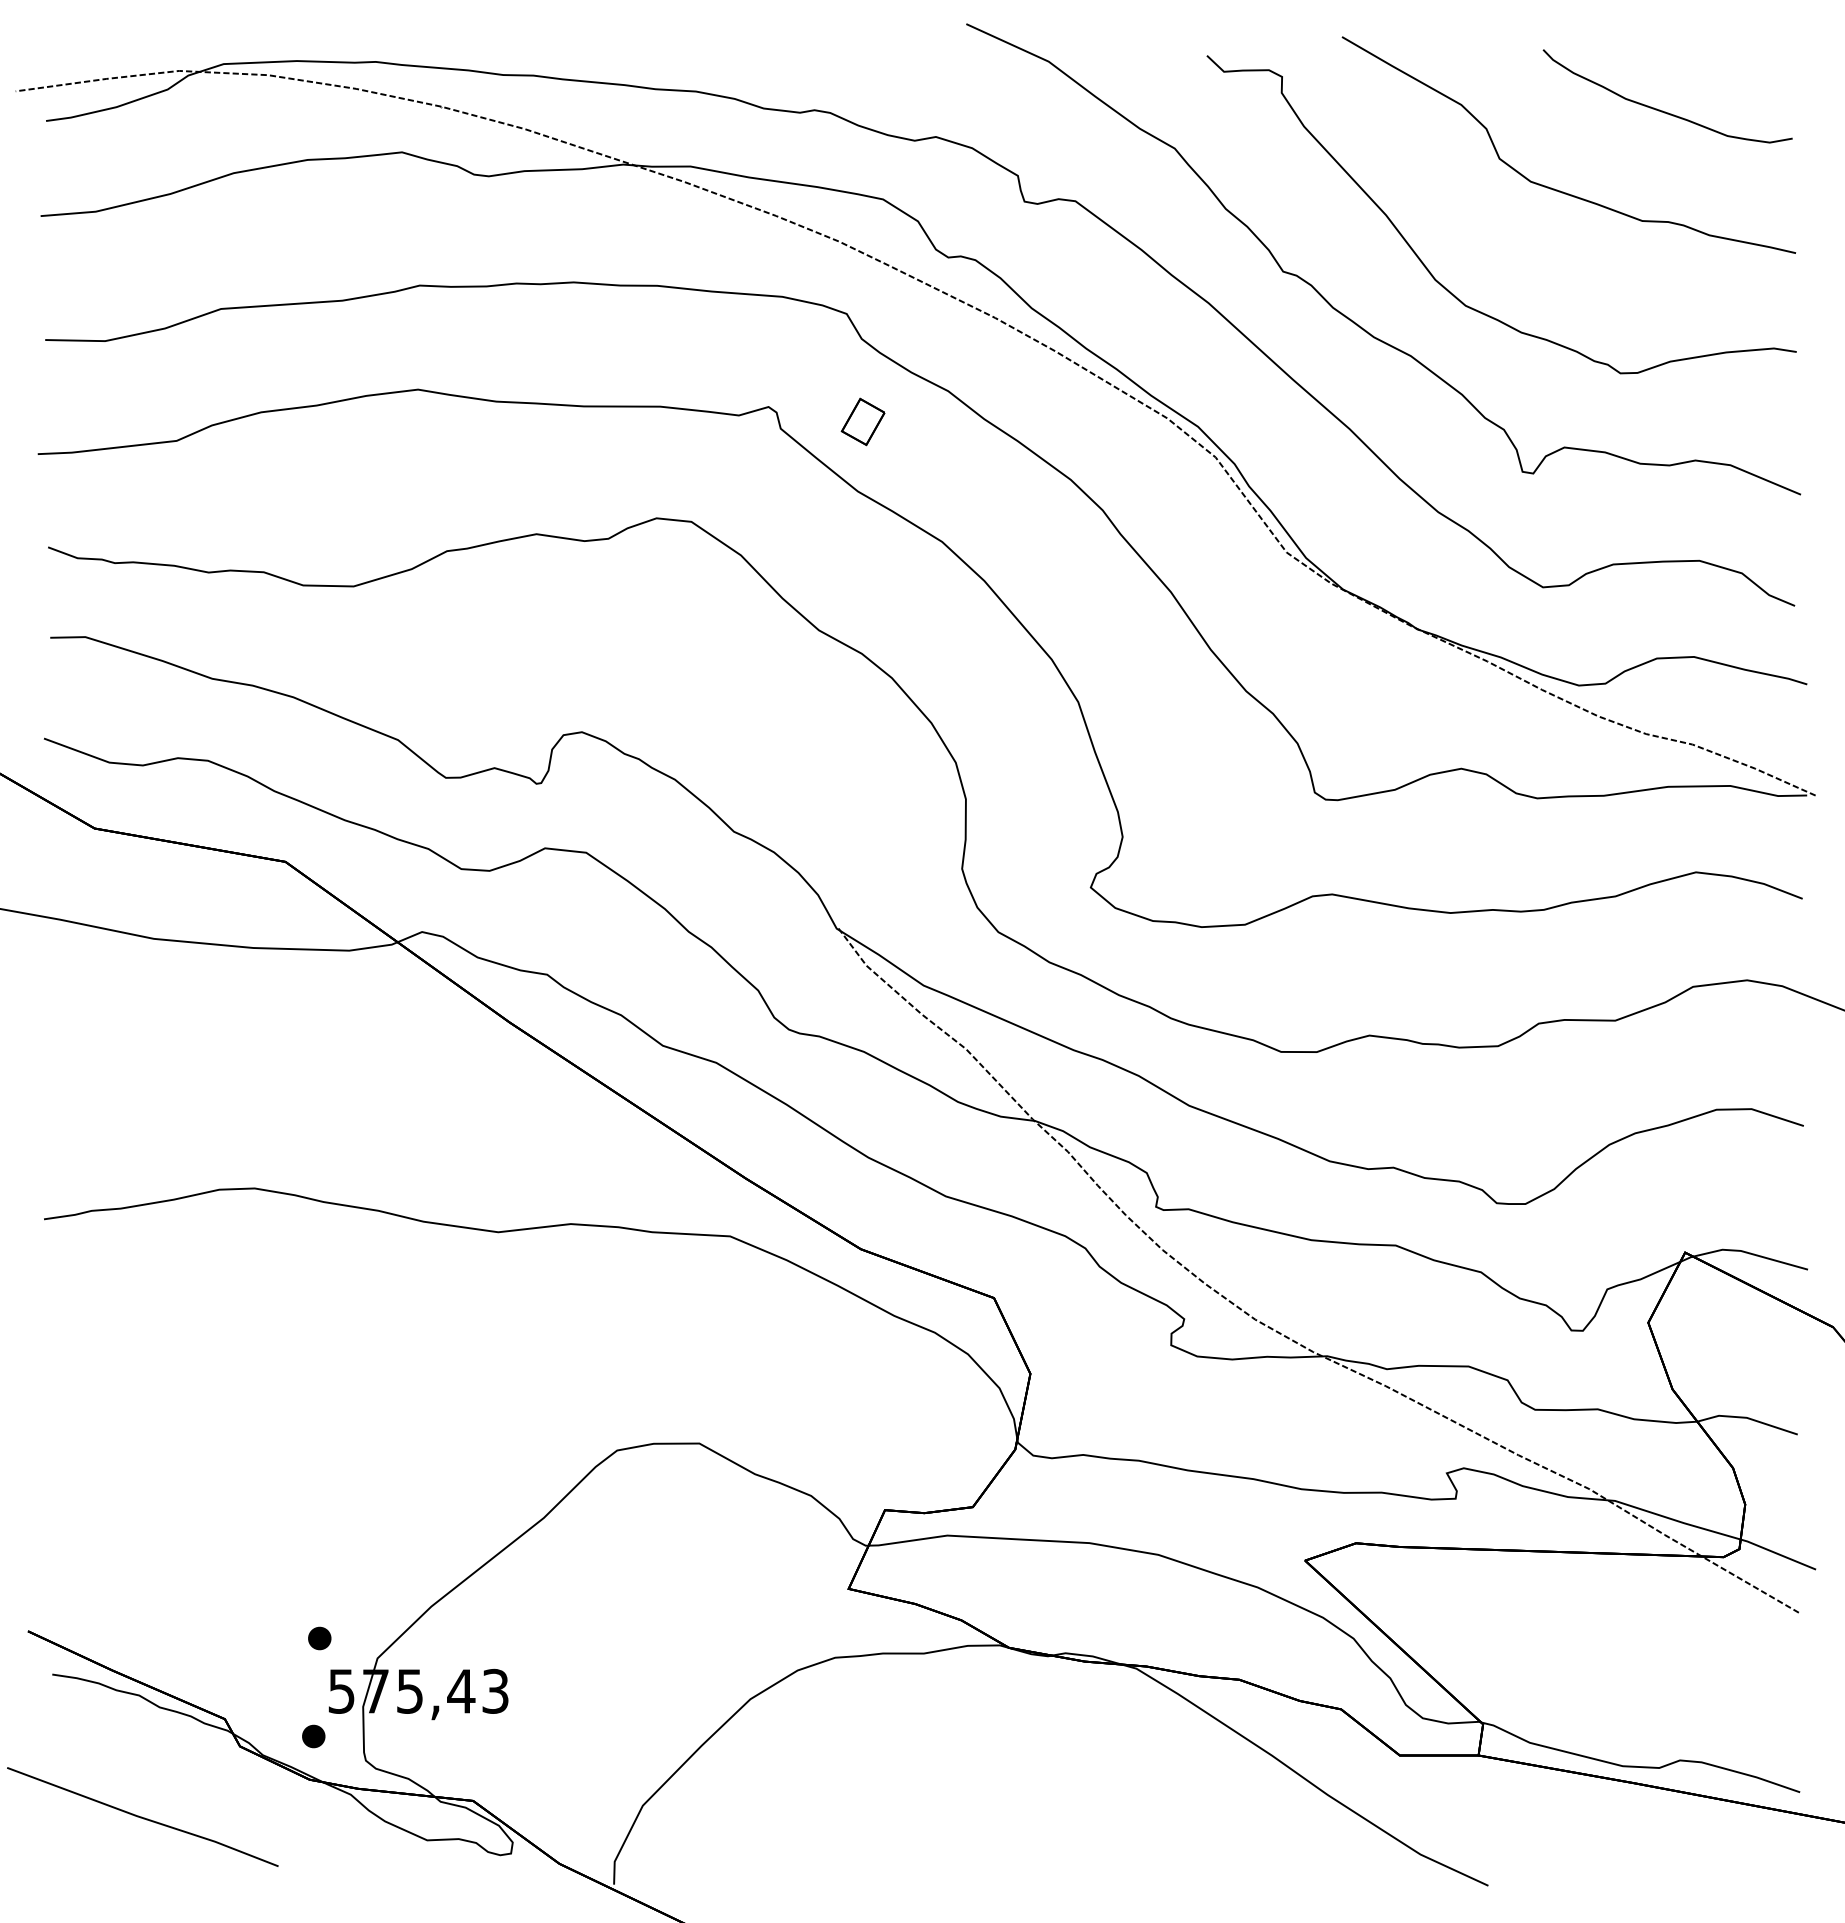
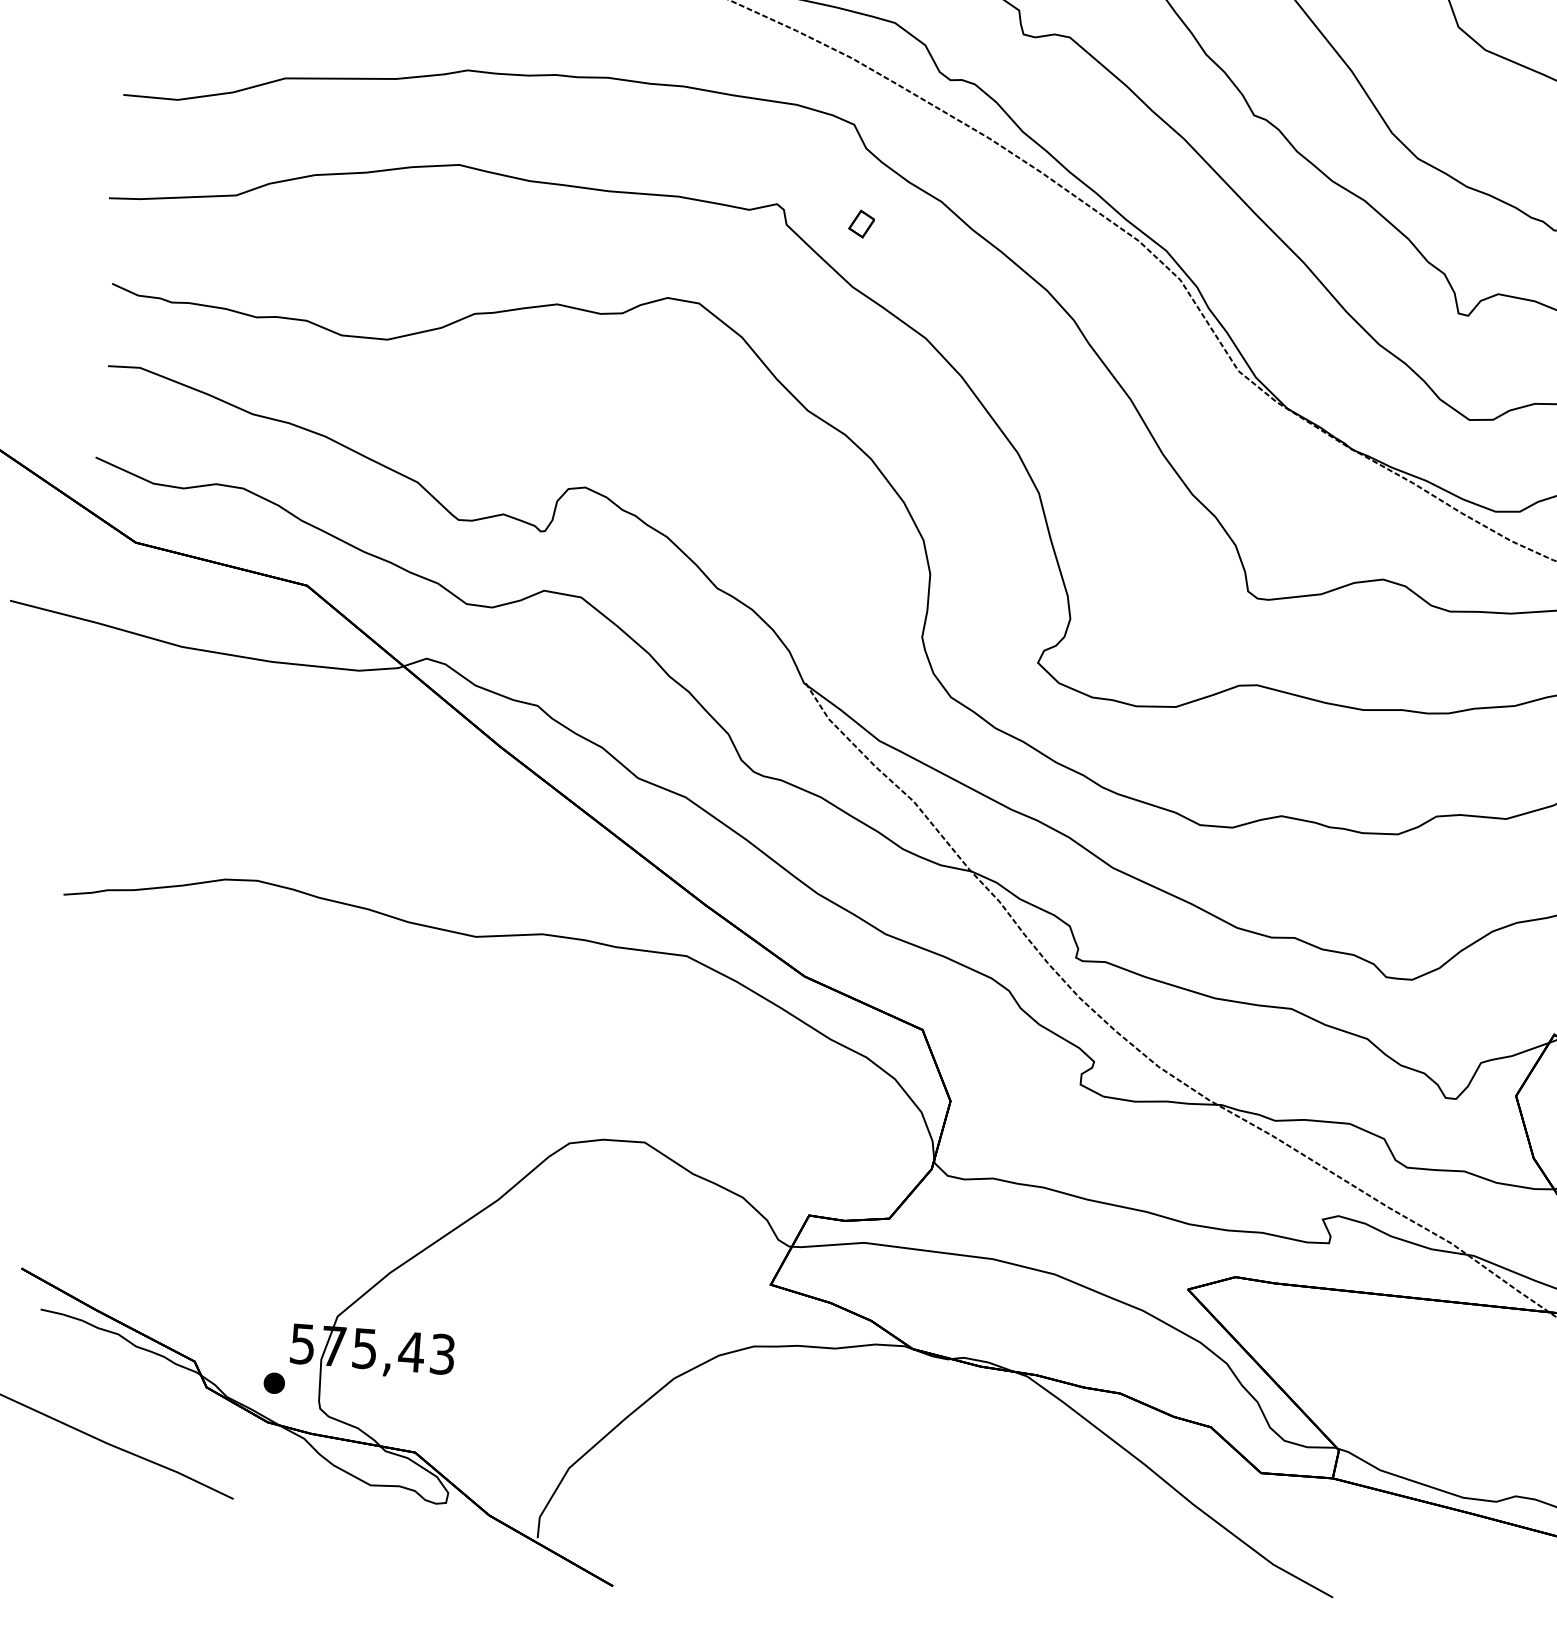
part: (862, 421) -> (861, 223), size x0.62
part: (319, 1638) -> (286, 1294), removed

